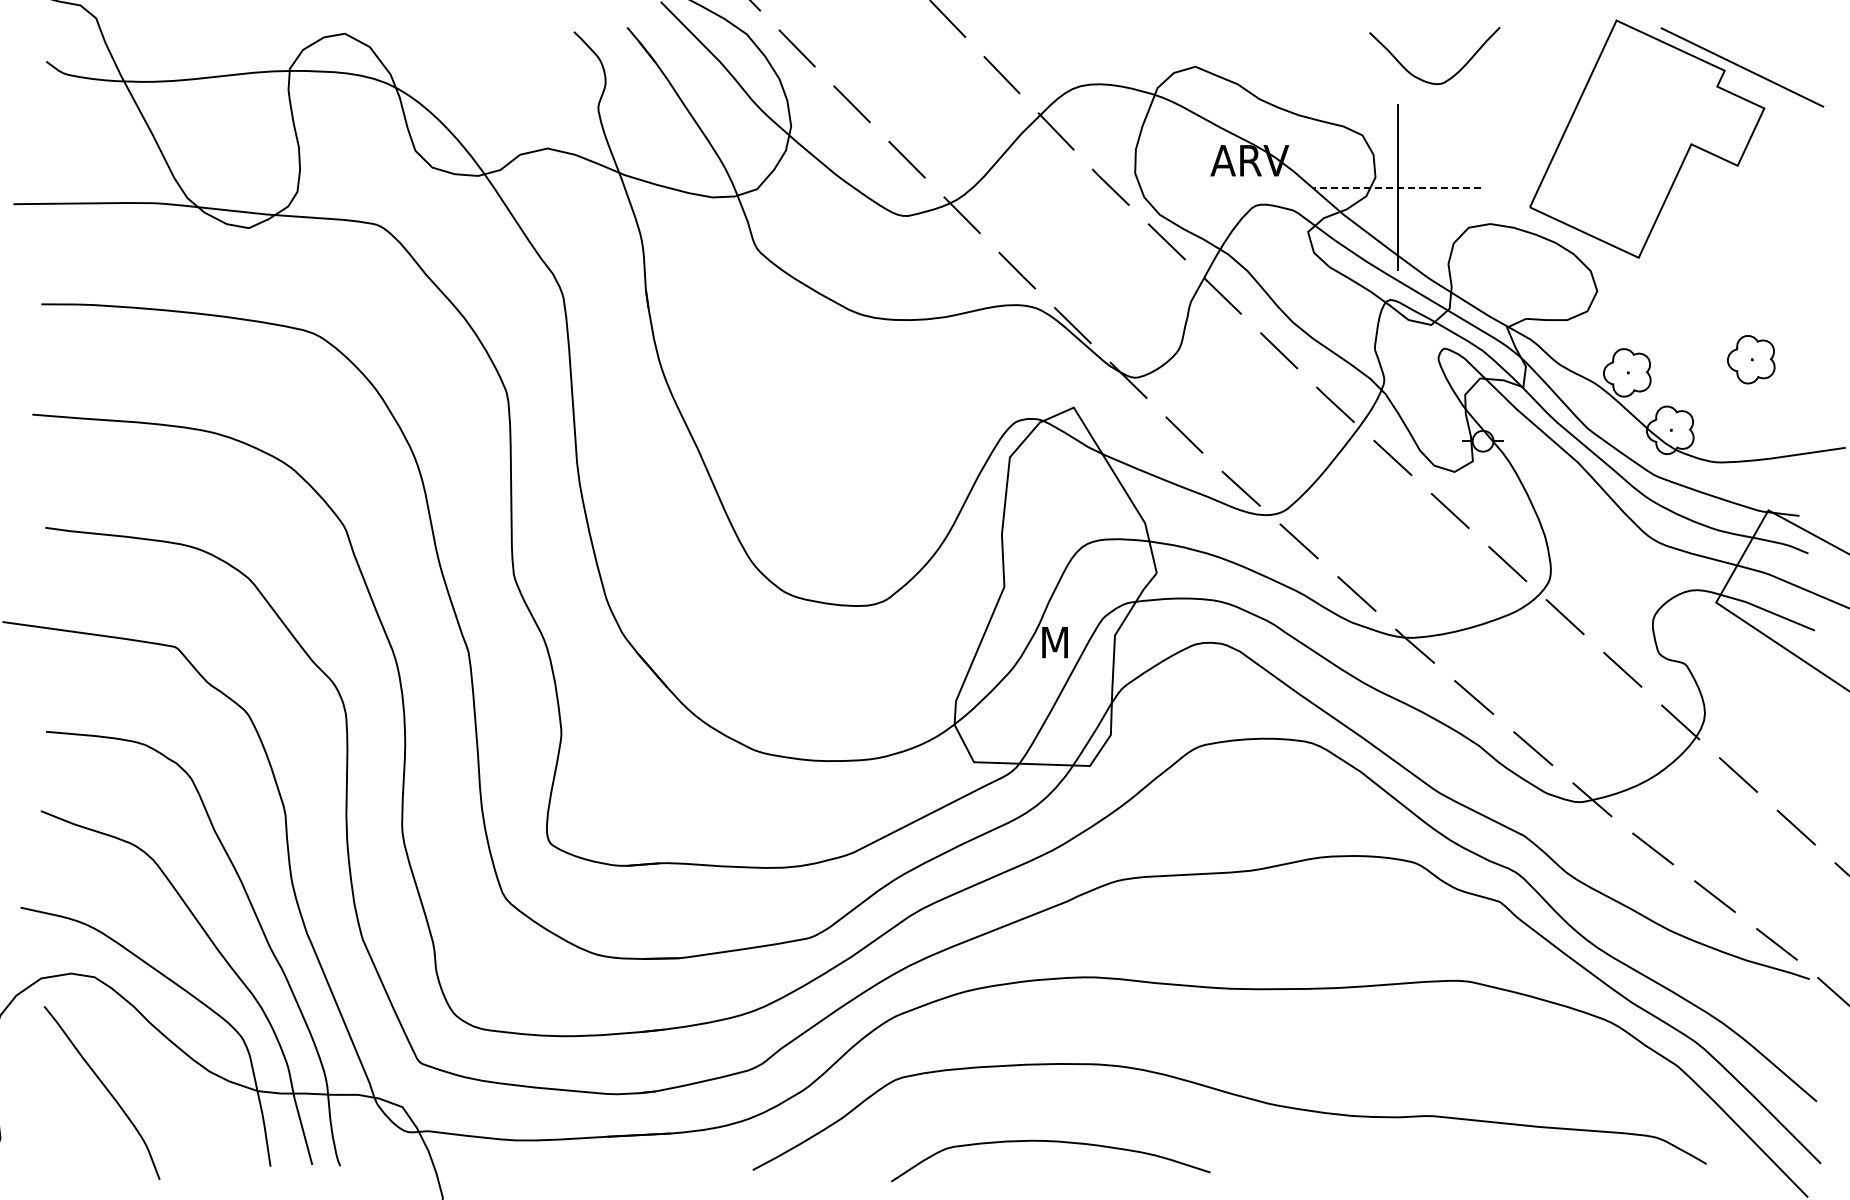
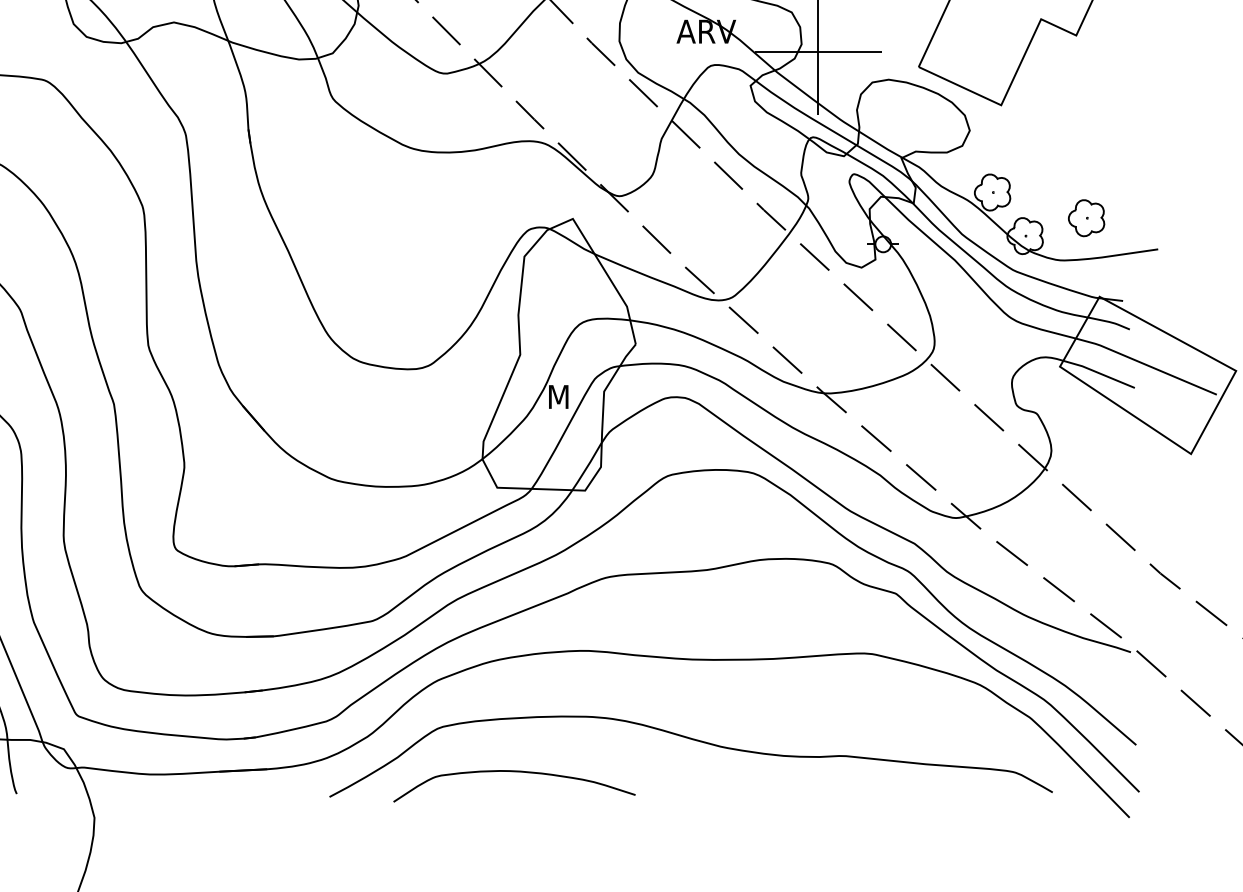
line: (1397, 187) -> (818, 51), dashed -> solid
part: (1751, 359) -> (1086, 218), moved
curve: (1050, 1142) -> (514, 772), moved

